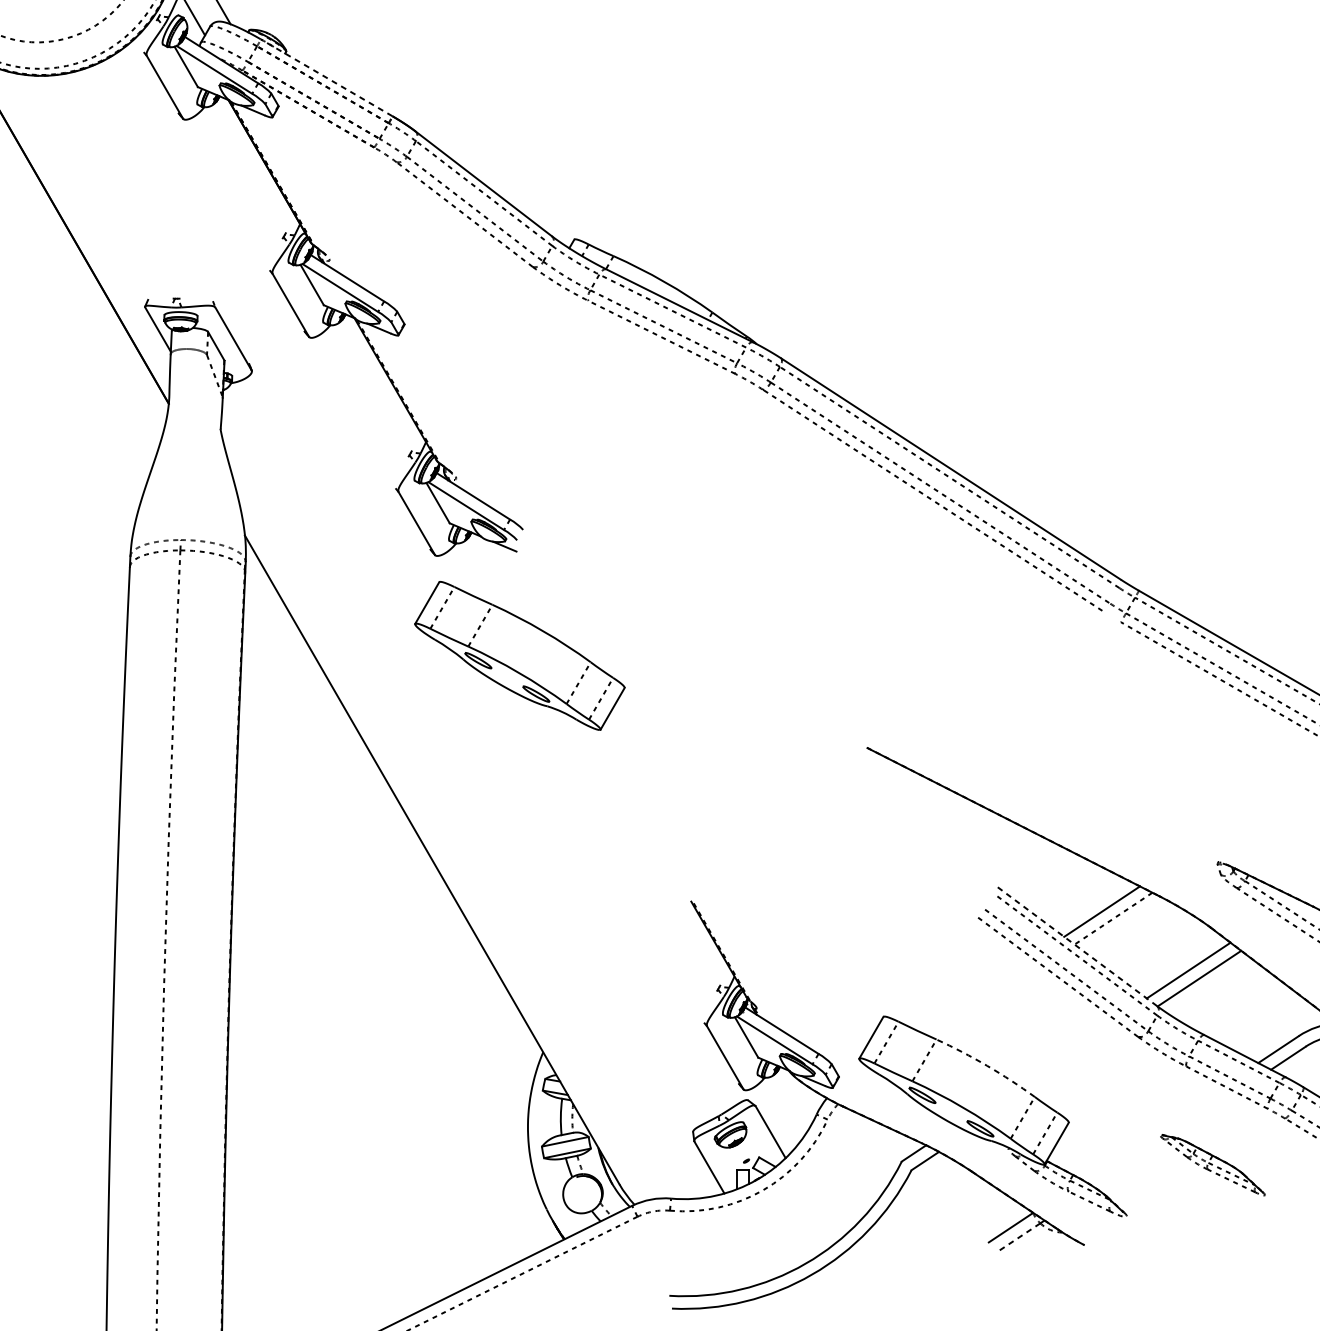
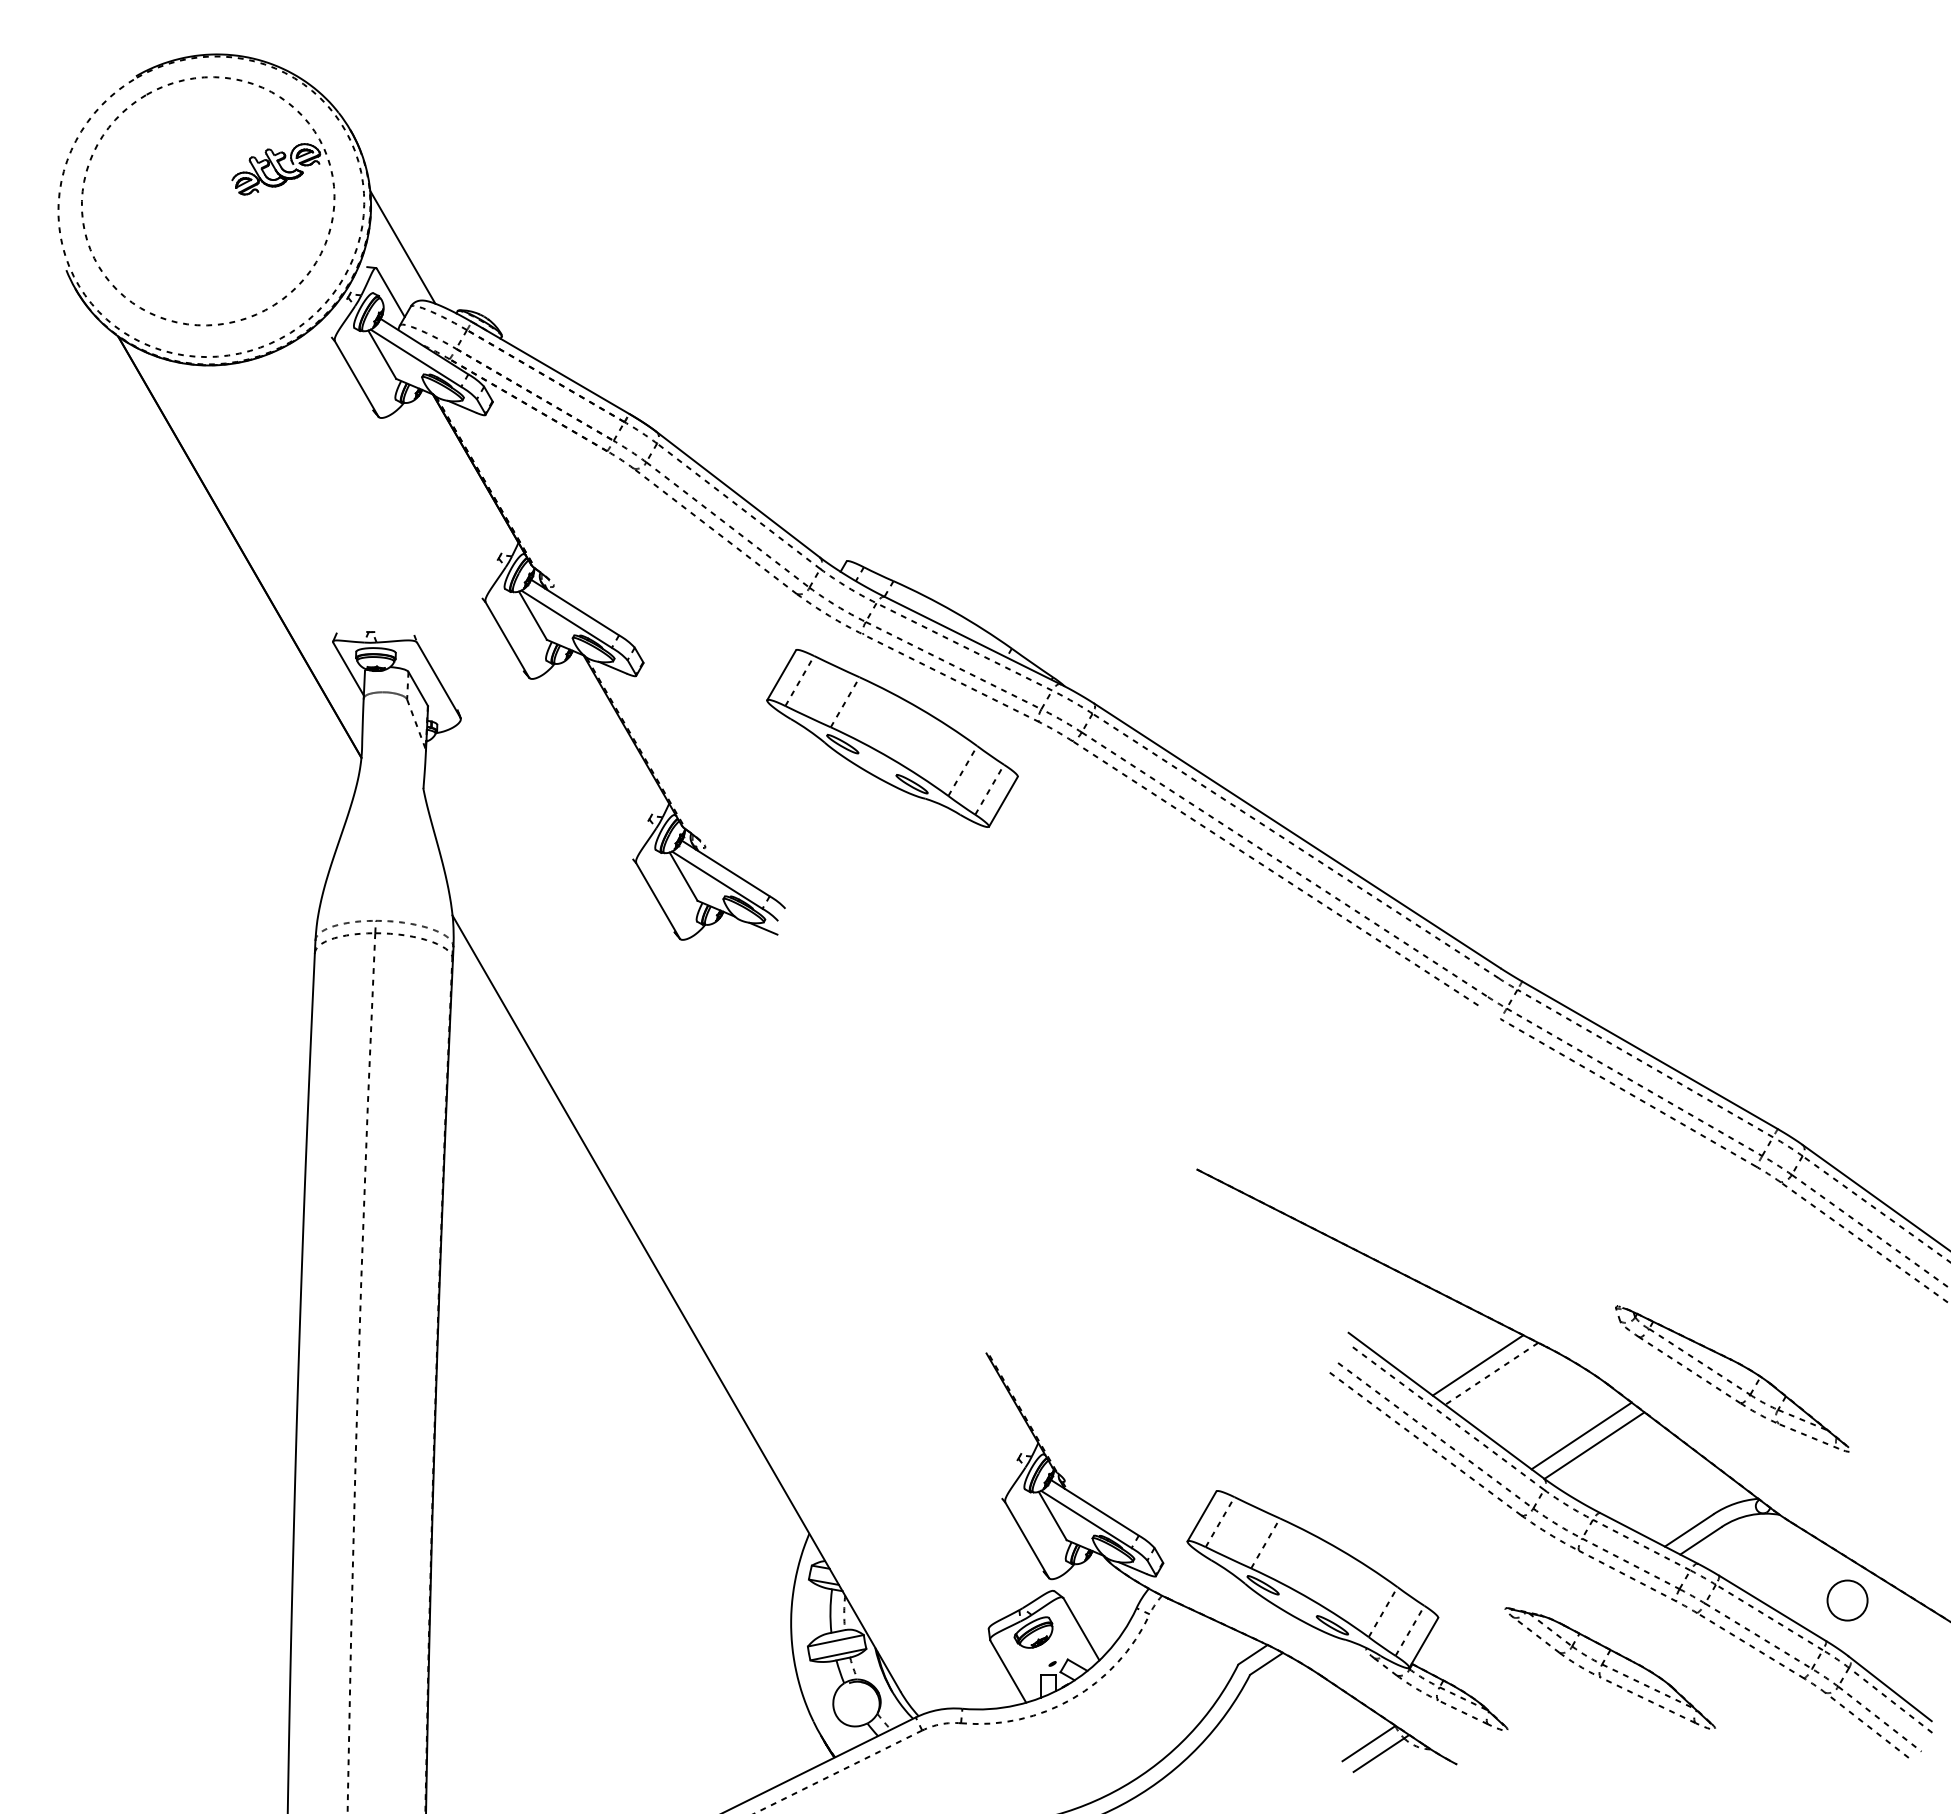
line: (326, 77) -> (549, 367), dashed -> solid
part: (519, 655) -> (892, 738), moved
line: (1075, 945) -> (1446, 1405), dashed -> solid
arc: (987, 1065) -> (1340, 1549), dashed -> solid
part: (1211, 1164) -> (1609, 1668), size x1.67
line: (1018, 1237) -> (1378, 1755), dashed -> solid

